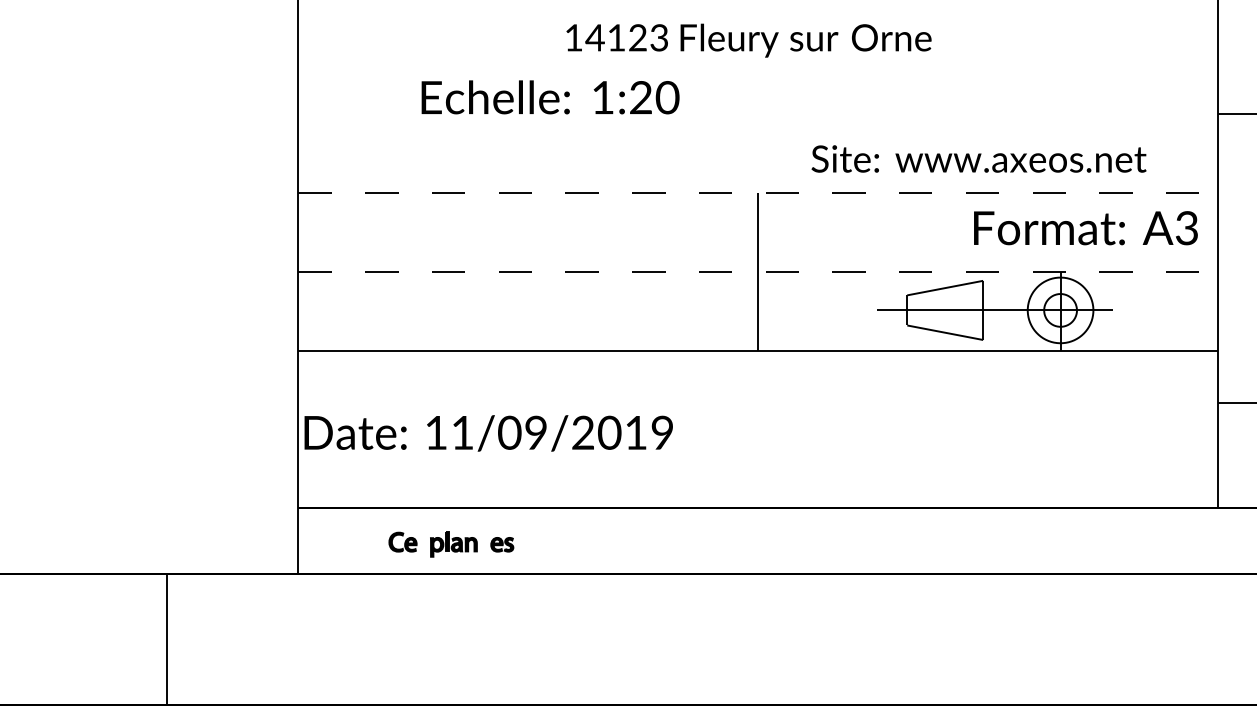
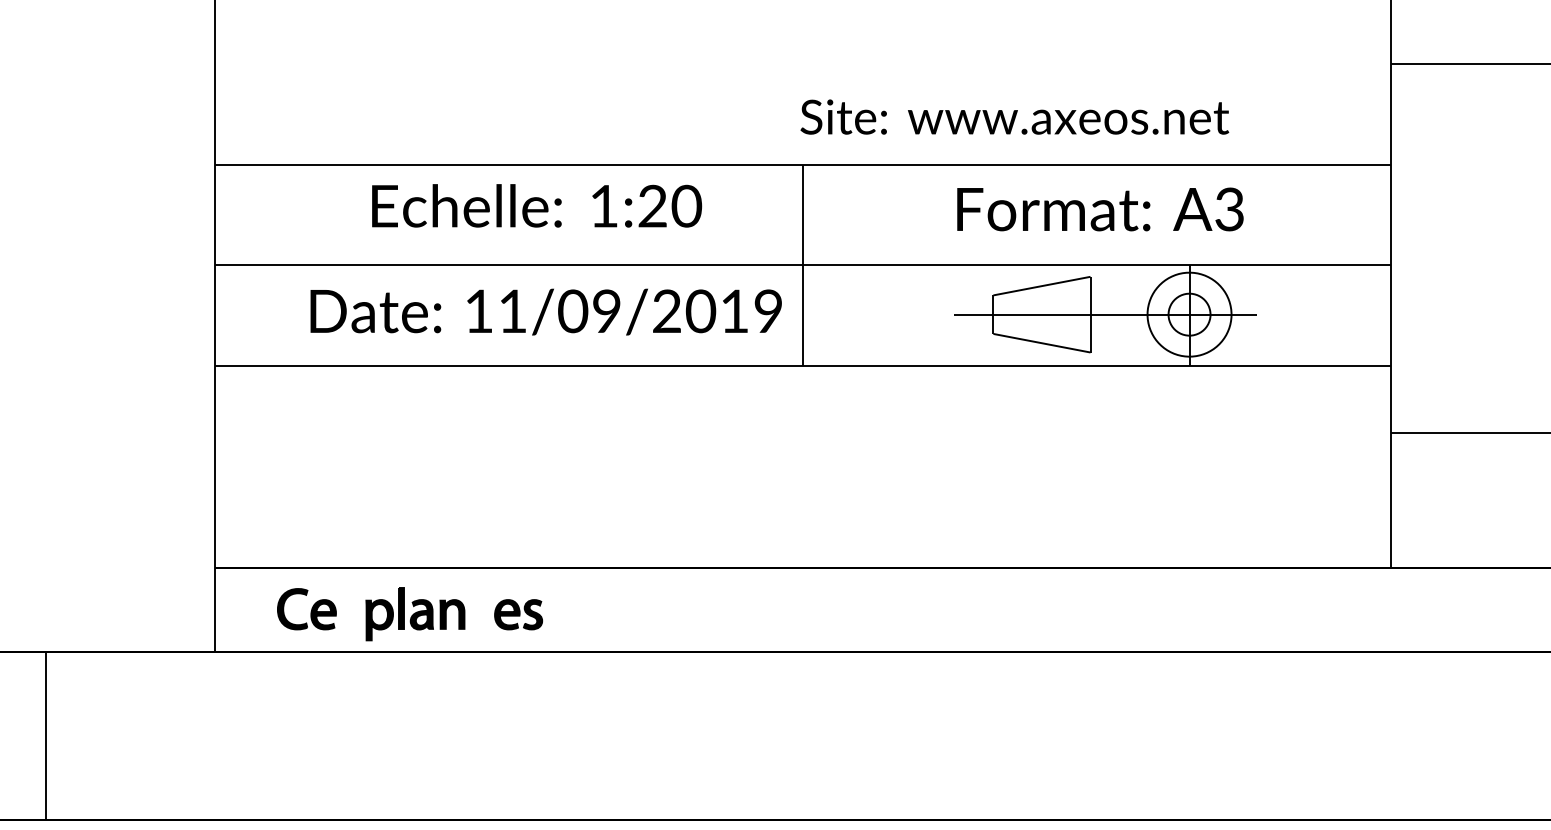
text: (550, 97) -> (536, 206), moved
text: (978, 158) -> (1014, 116), moved
line: (758, 193) -> (803, 165), dashed -> solid
text: (1085, 228) -> (1099, 209), moved
line: (758, 271) -> (803, 264), dashed -> solid
text: (488, 433) -> (545, 312), moved
part: (451, 544) -> (410, 614), size x1.67

